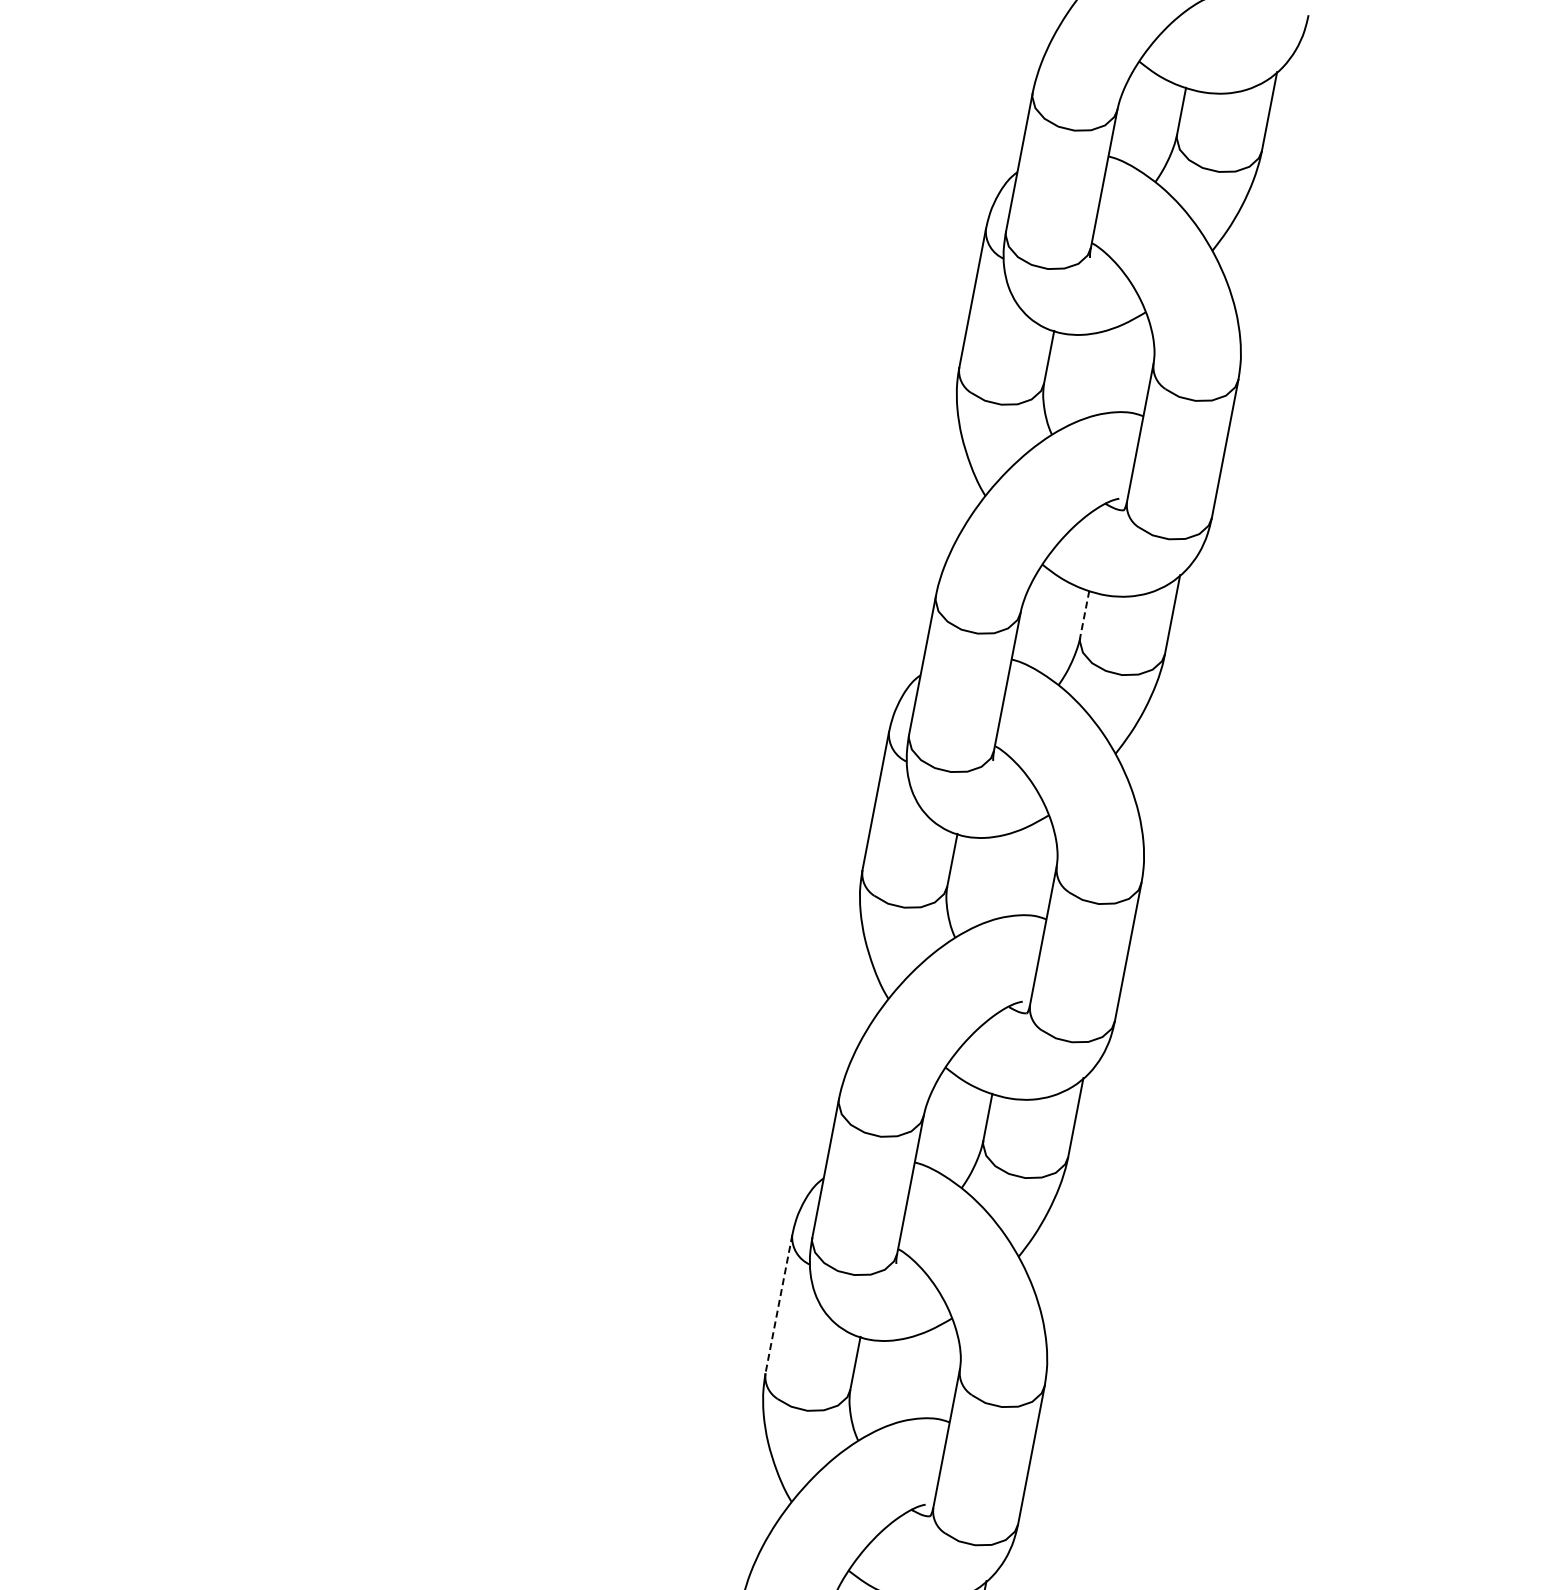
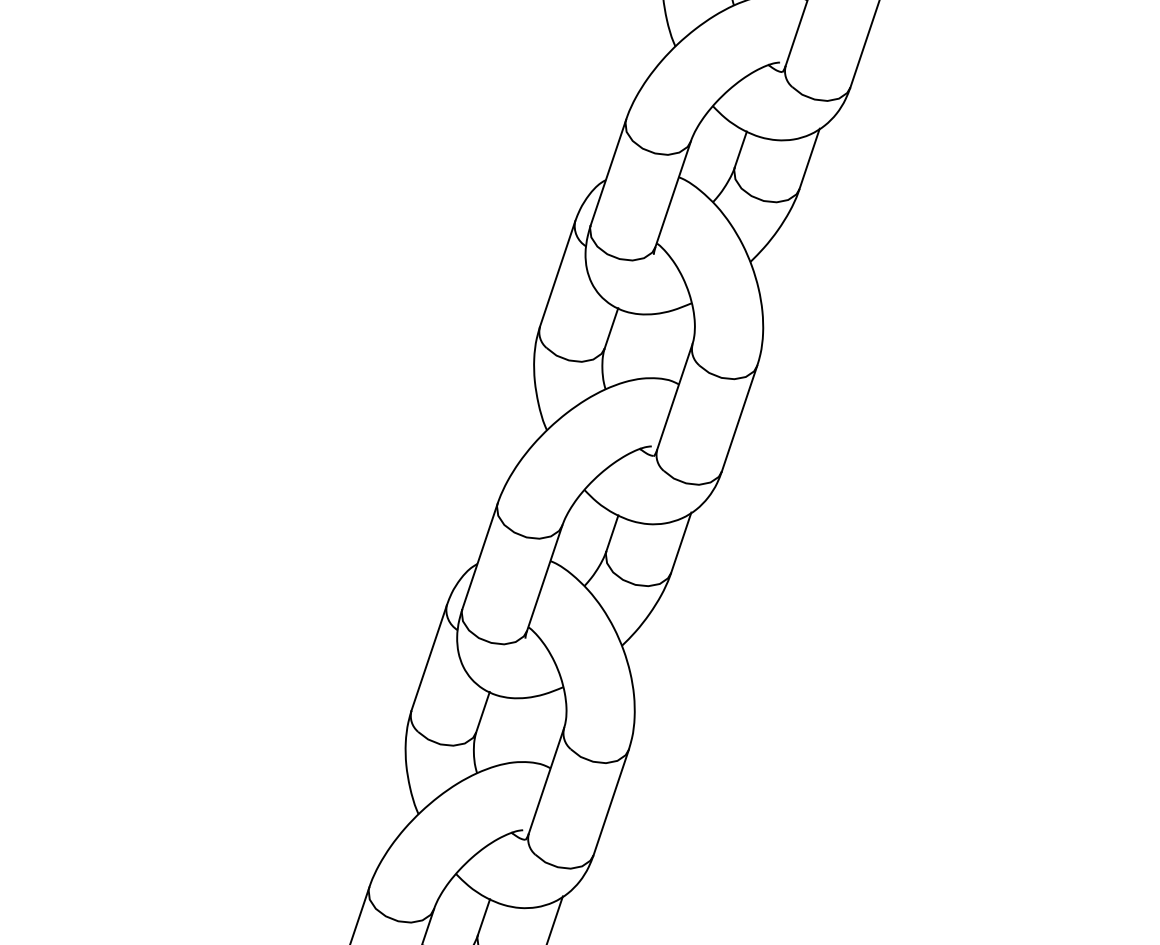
line: (1084, 614) -> (740, 149), dashed -> solid
line: (778, 1304) -> (428, 658), dashed -> solid

